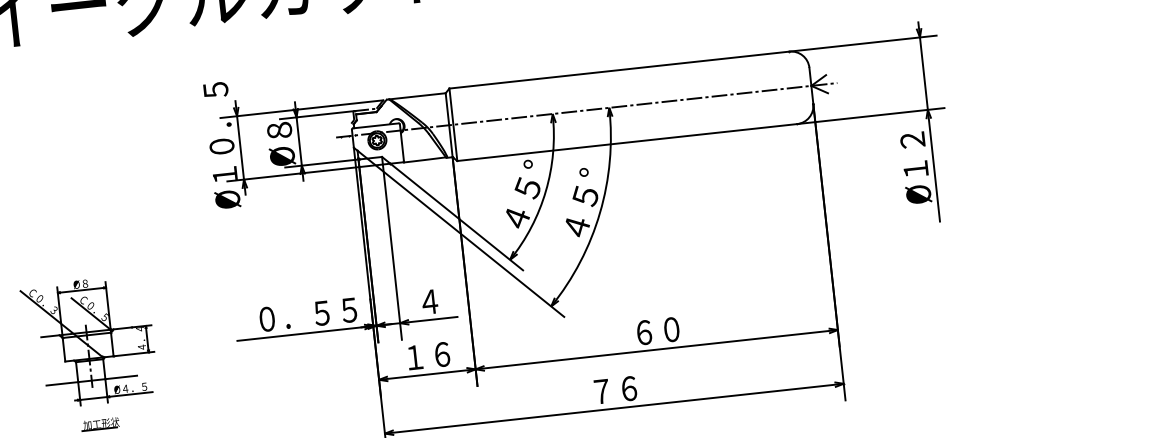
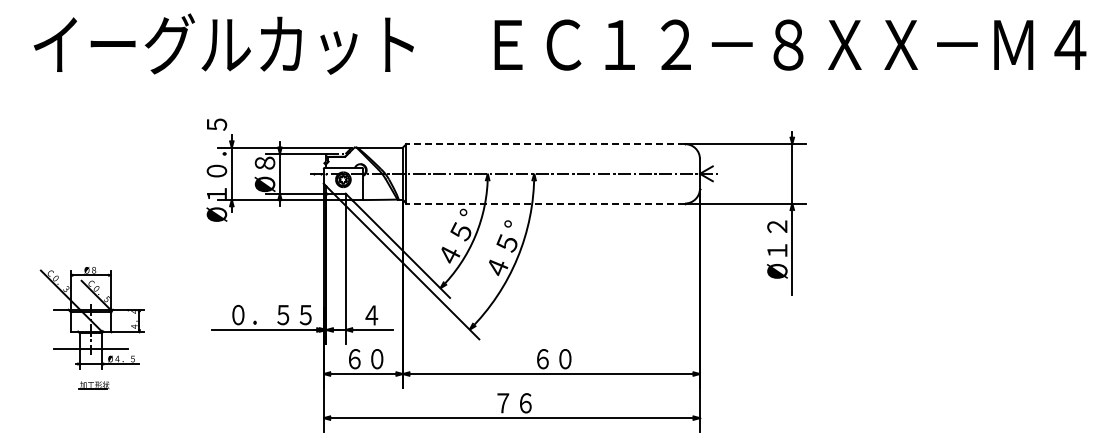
line: (619, 70) -> (545, 144), solid -> dashed
line: (626, 142) -> (545, 203), solid -> dashed
text: (429, 356) -> (366, 359), １６ -> ６０

